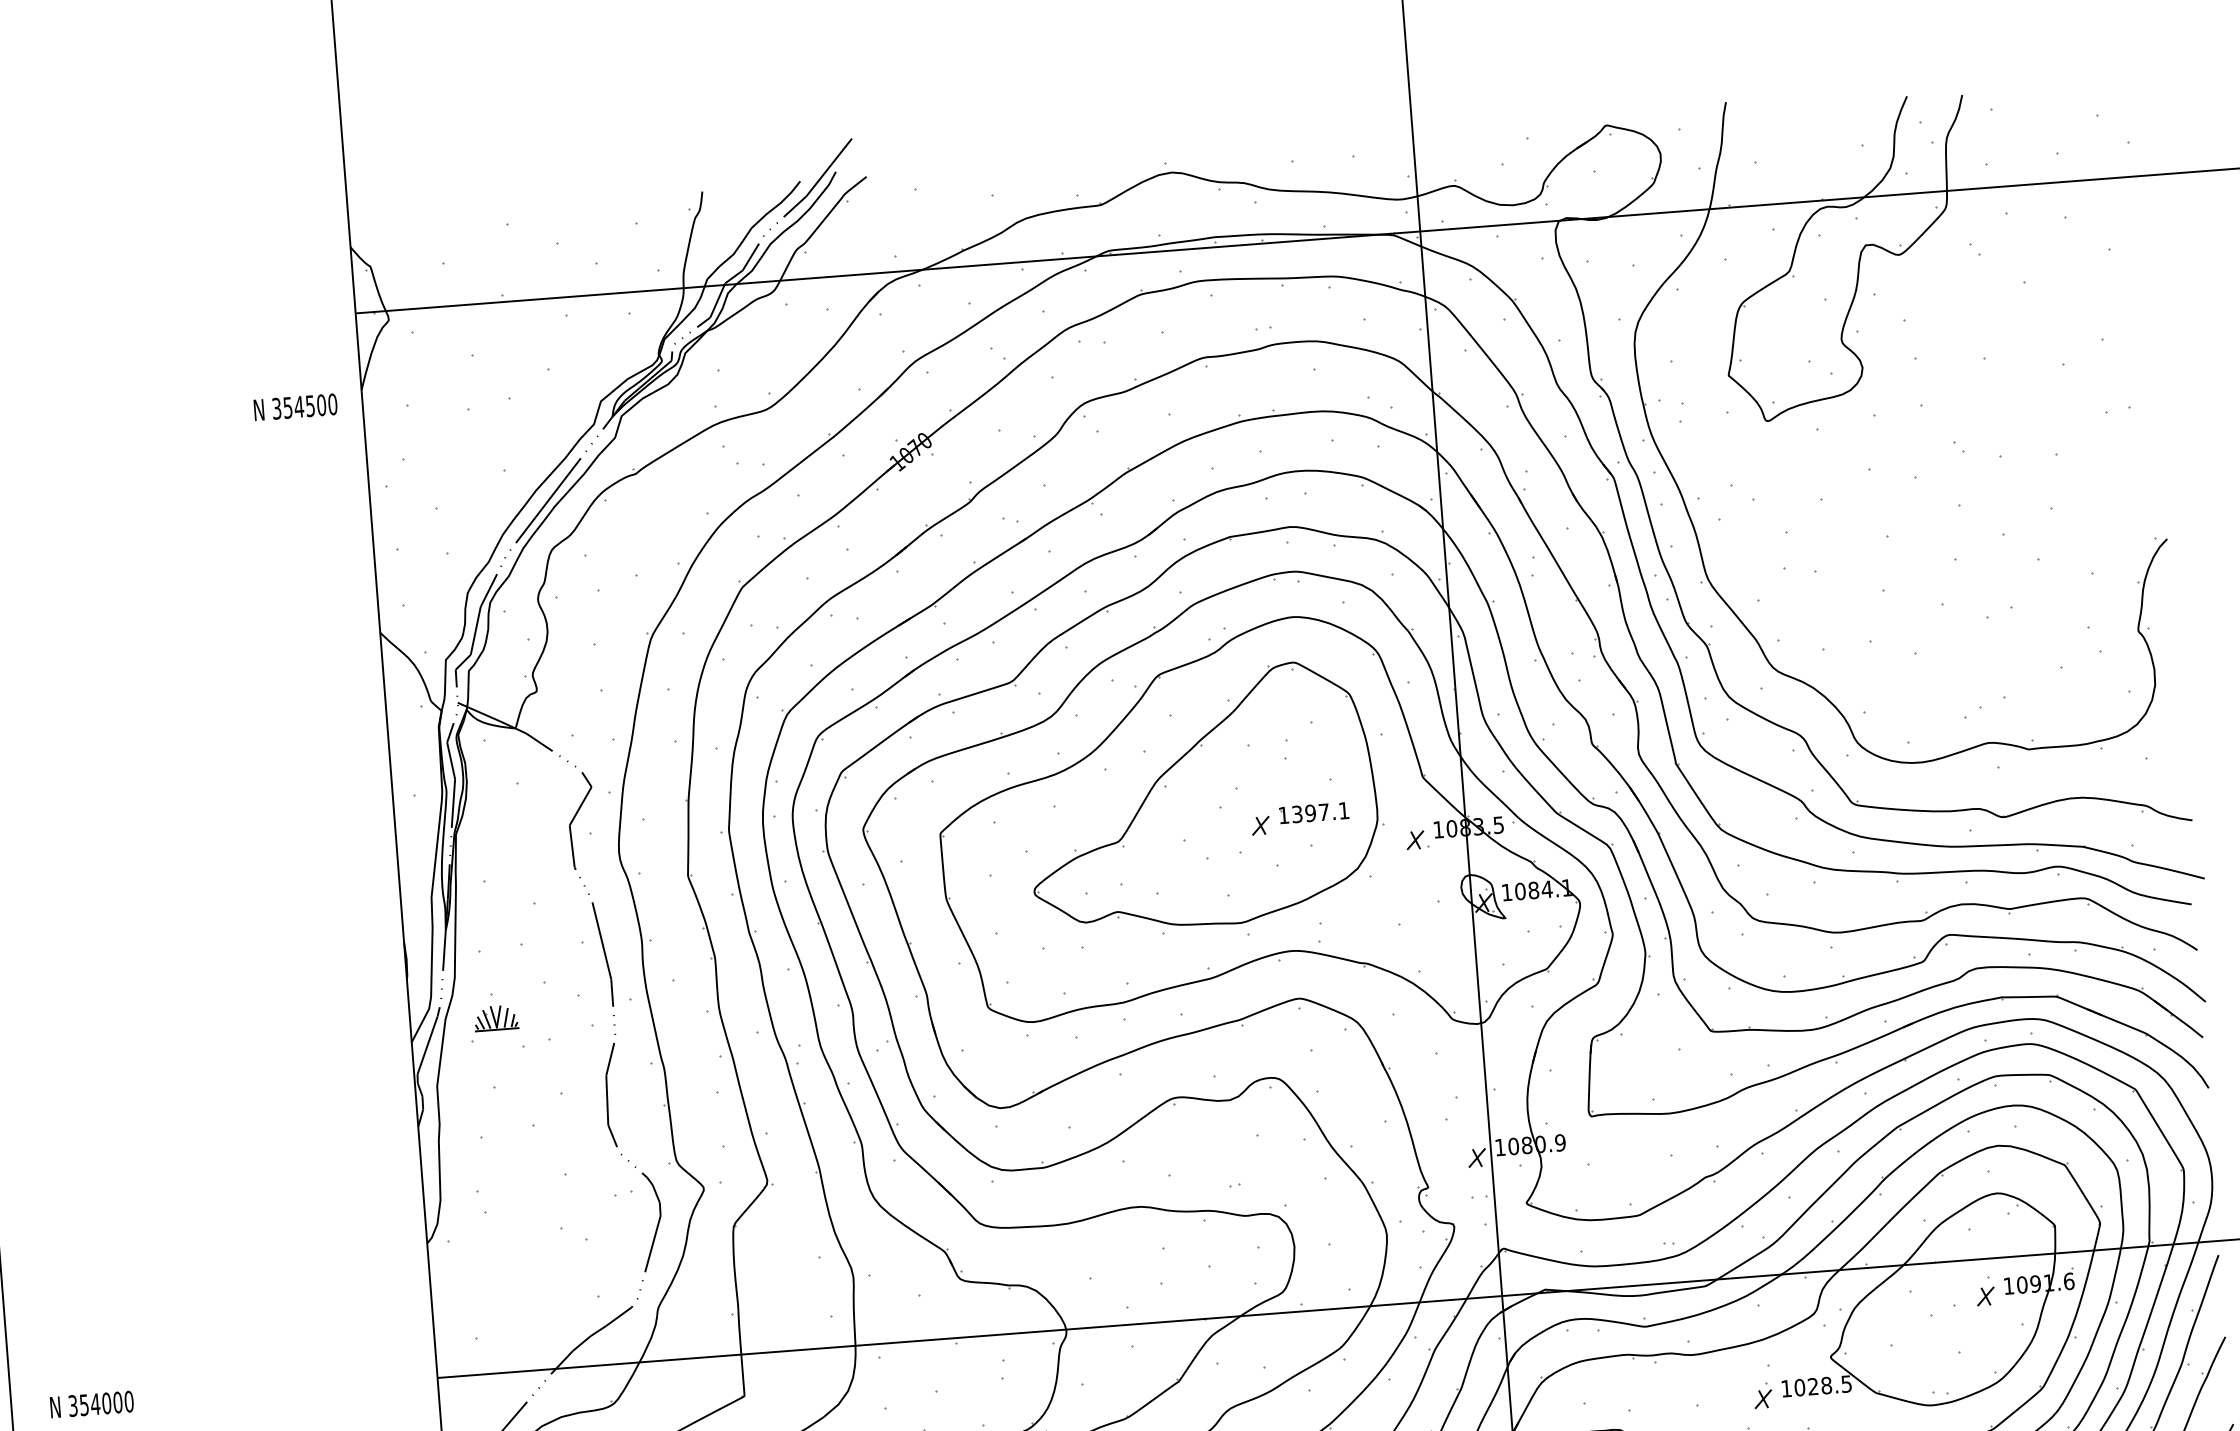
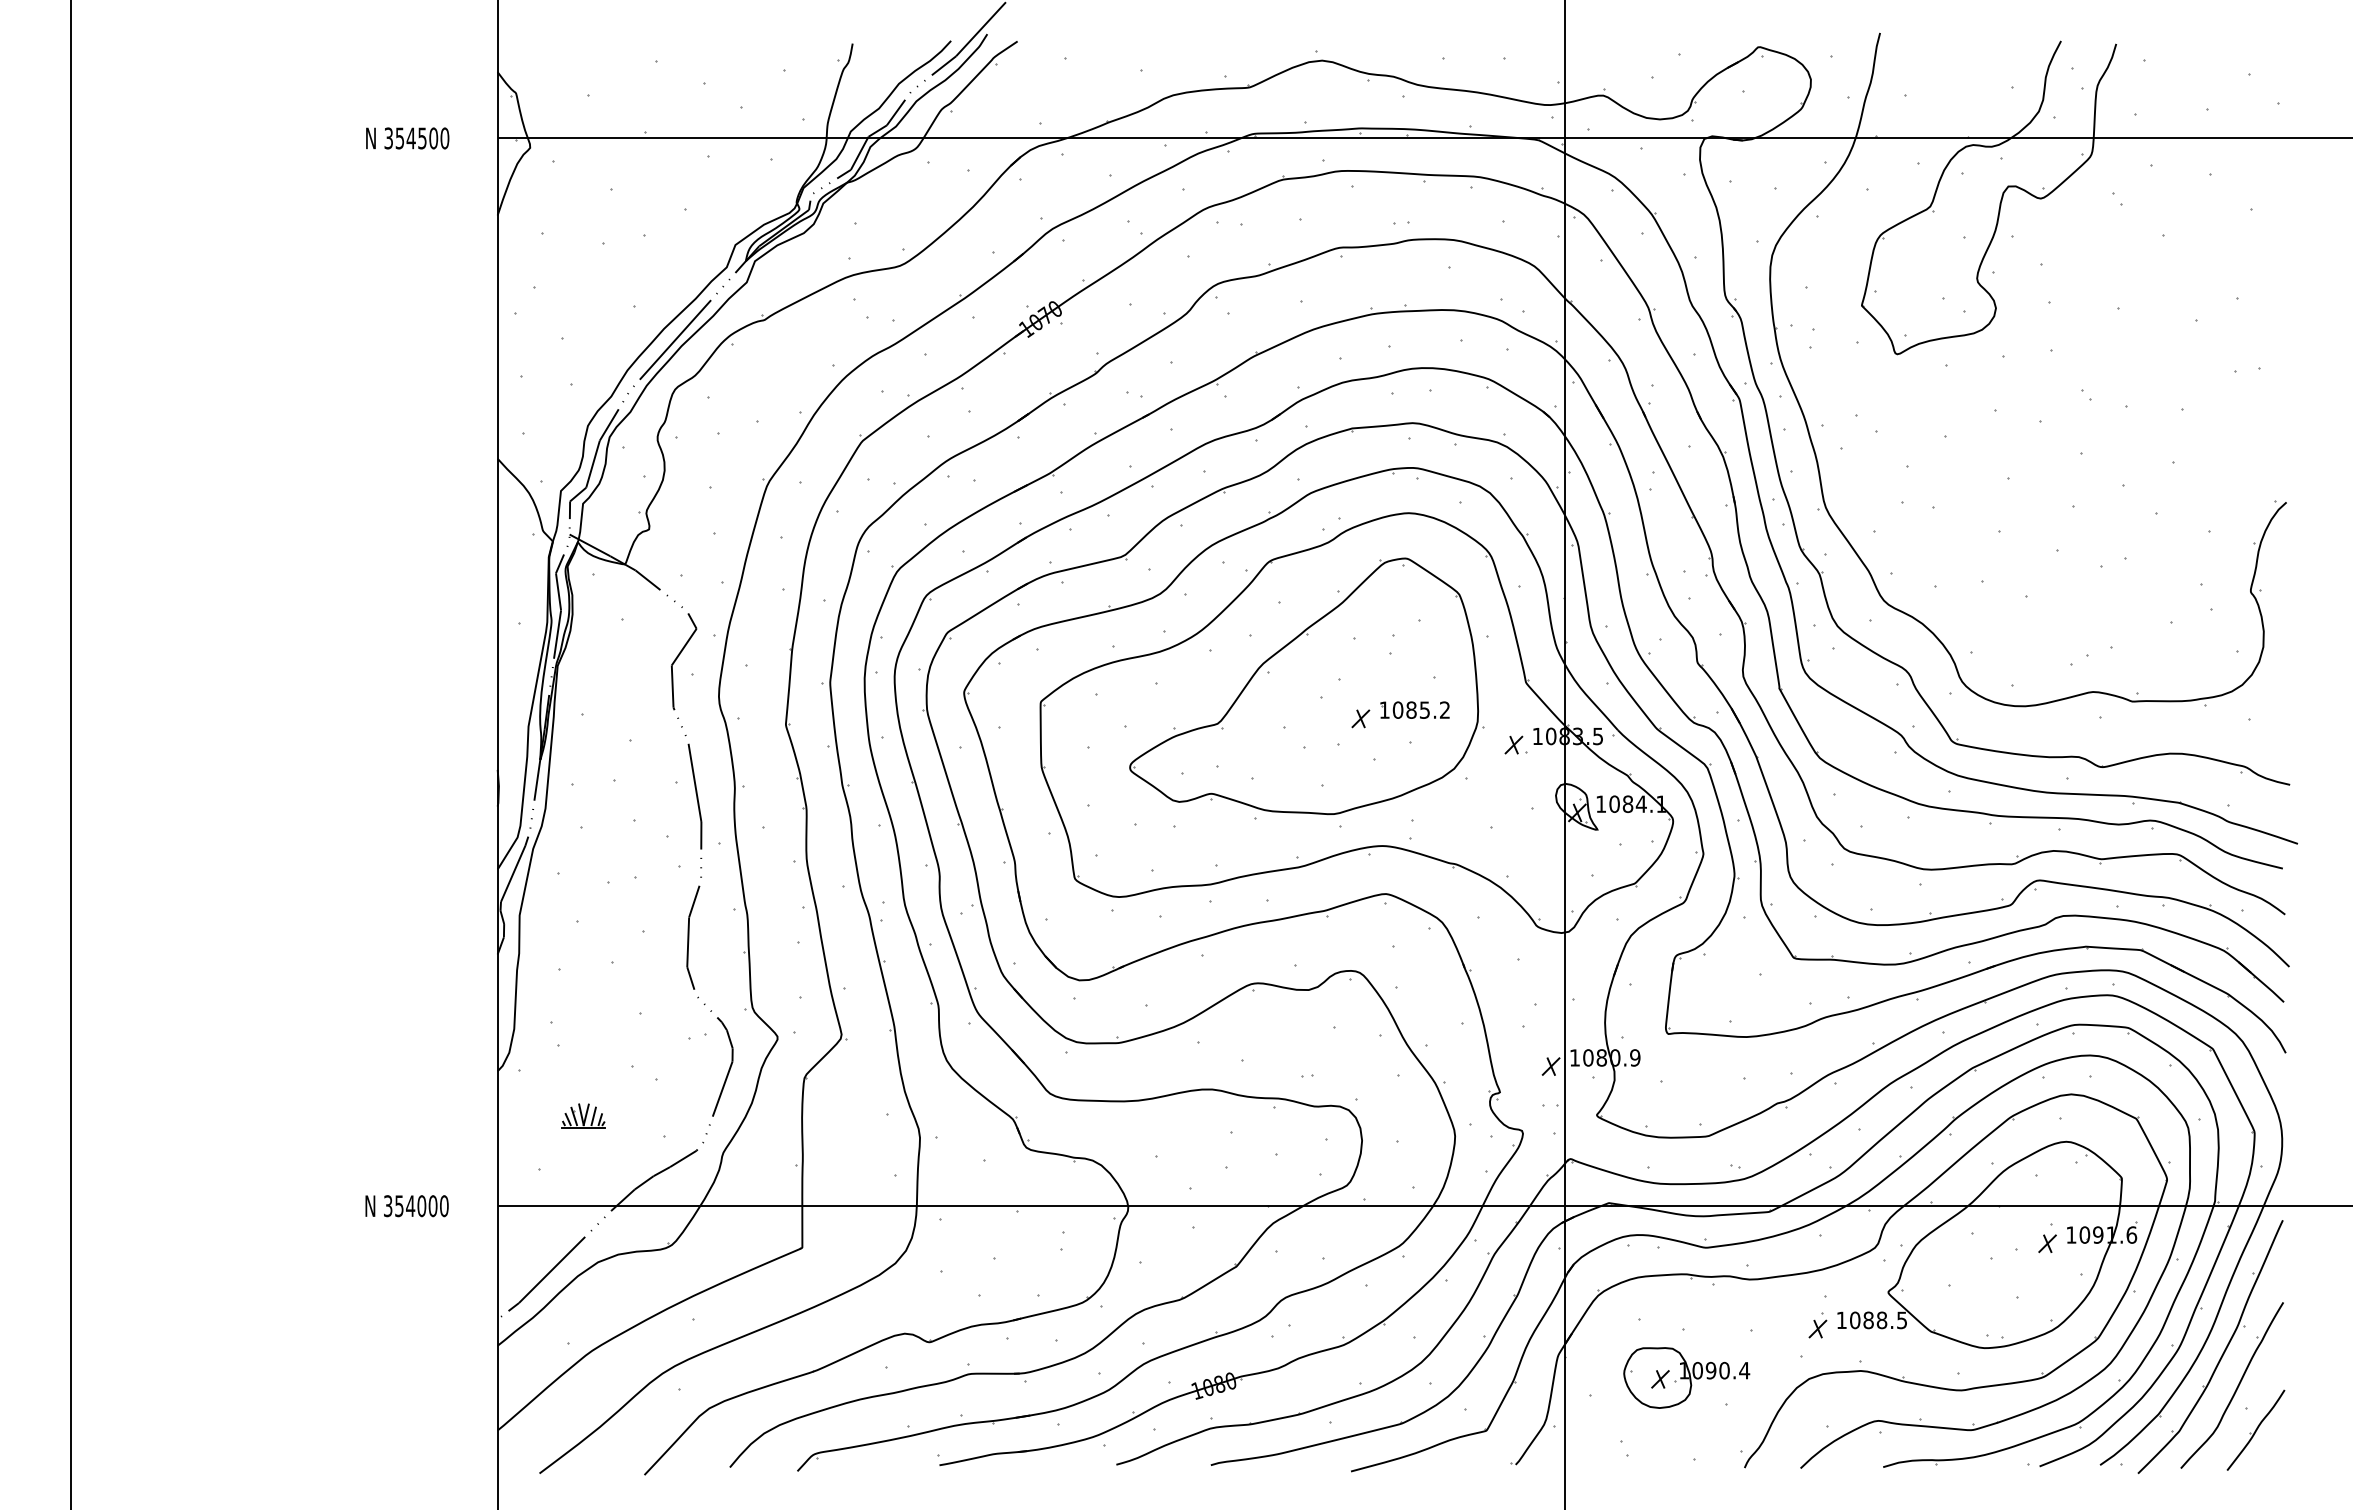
text: (295, 407) -> (407, 138), moved
text: (1319, 811) -> (1420, 709), 1397.1 -> 1085.2
part: (495, 1017) -> (583, 1115), moved
text: (1813, 1386) -> (1868, 1320), 1028.5 -> 1088.5
text: (91, 1404) -> (406, 1206), moved

